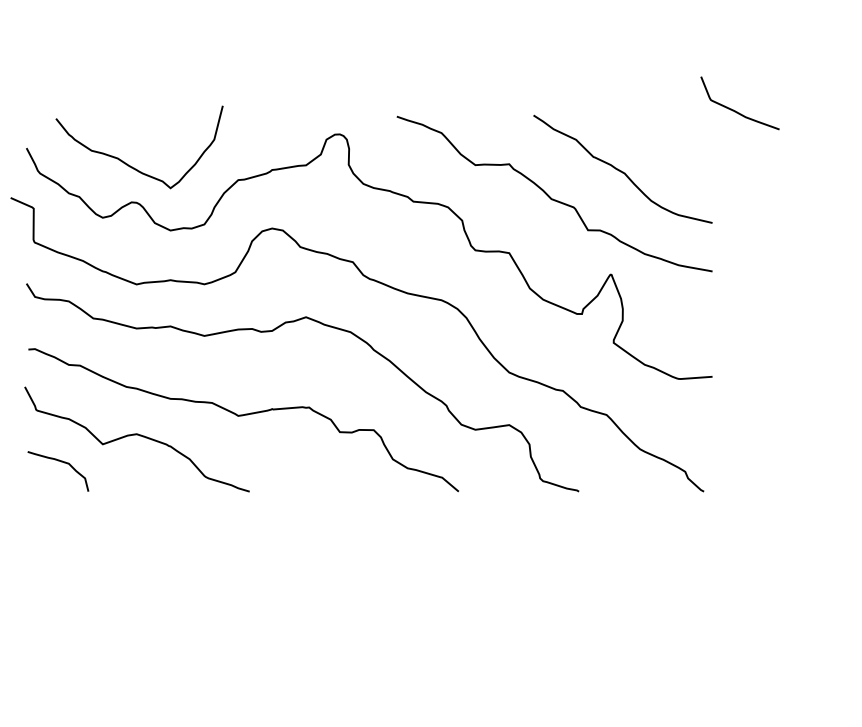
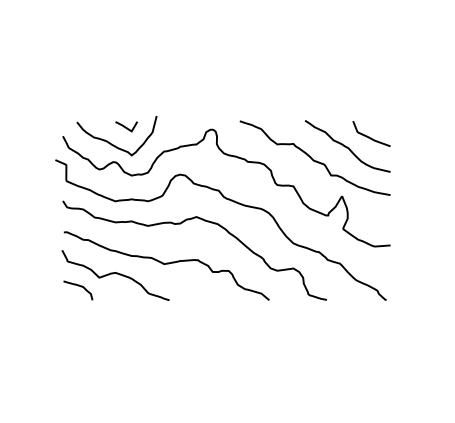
curve: (735, 108) -> (369, 136), moved
line: (157, 127) -> (125, 126), added

